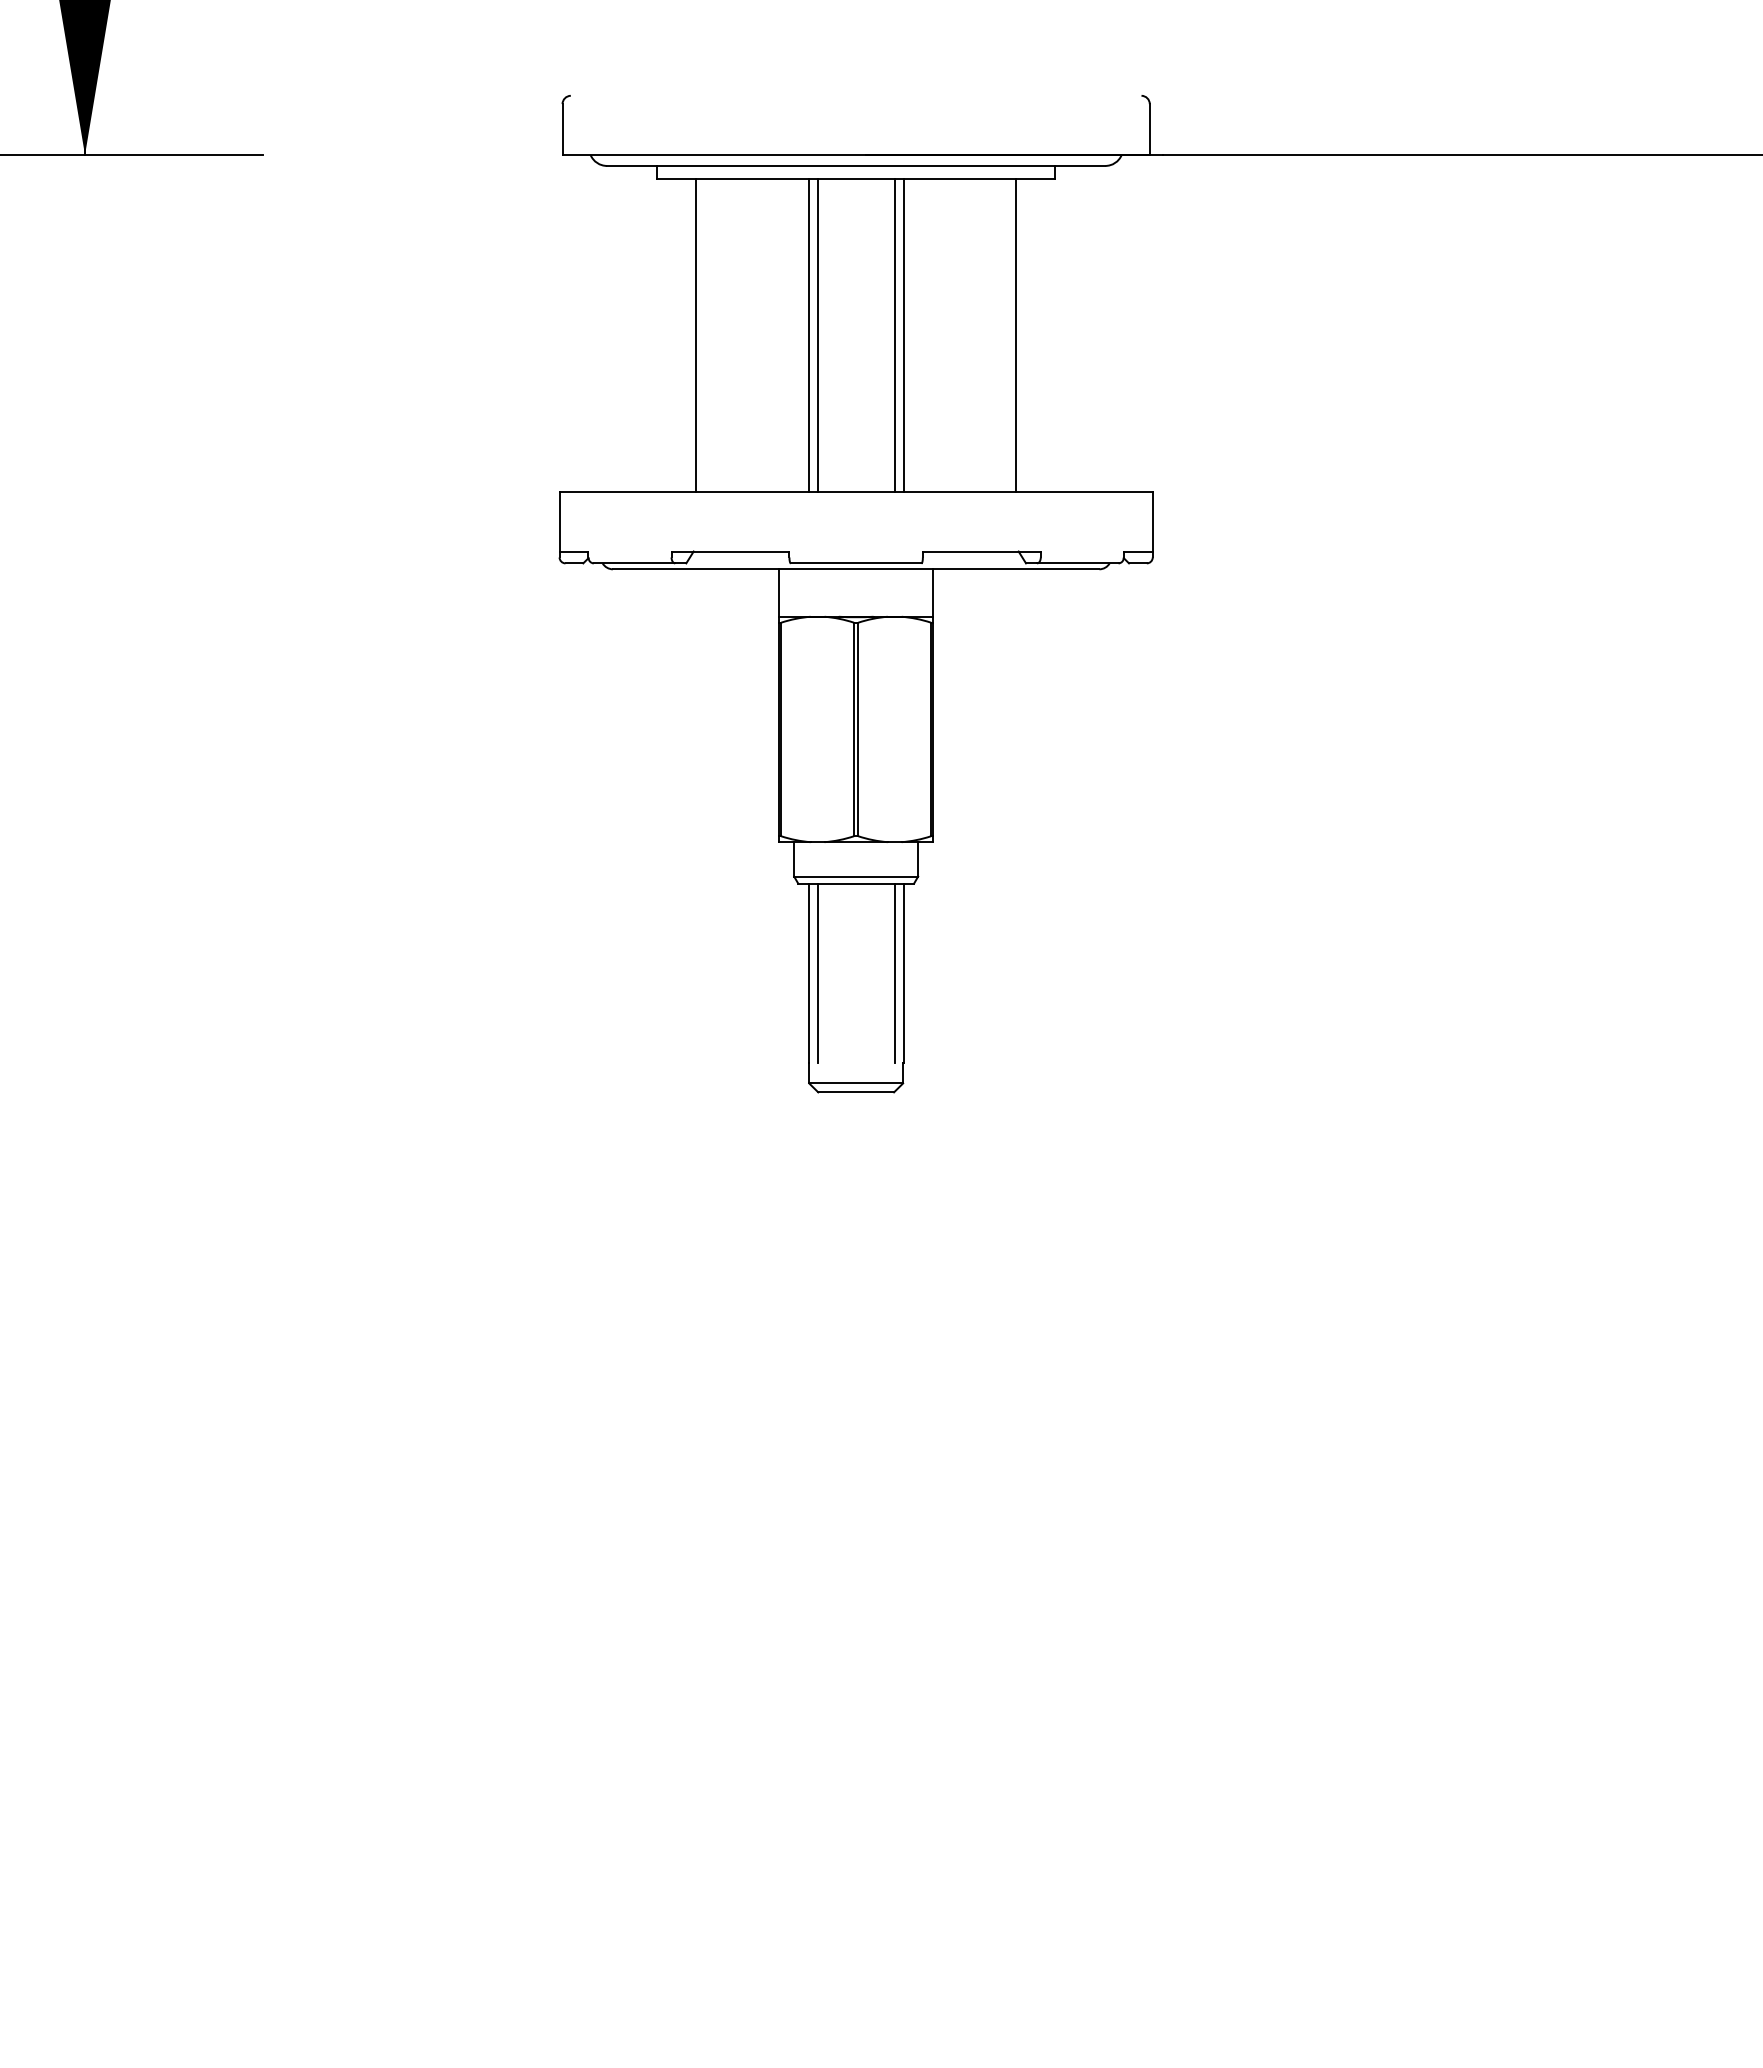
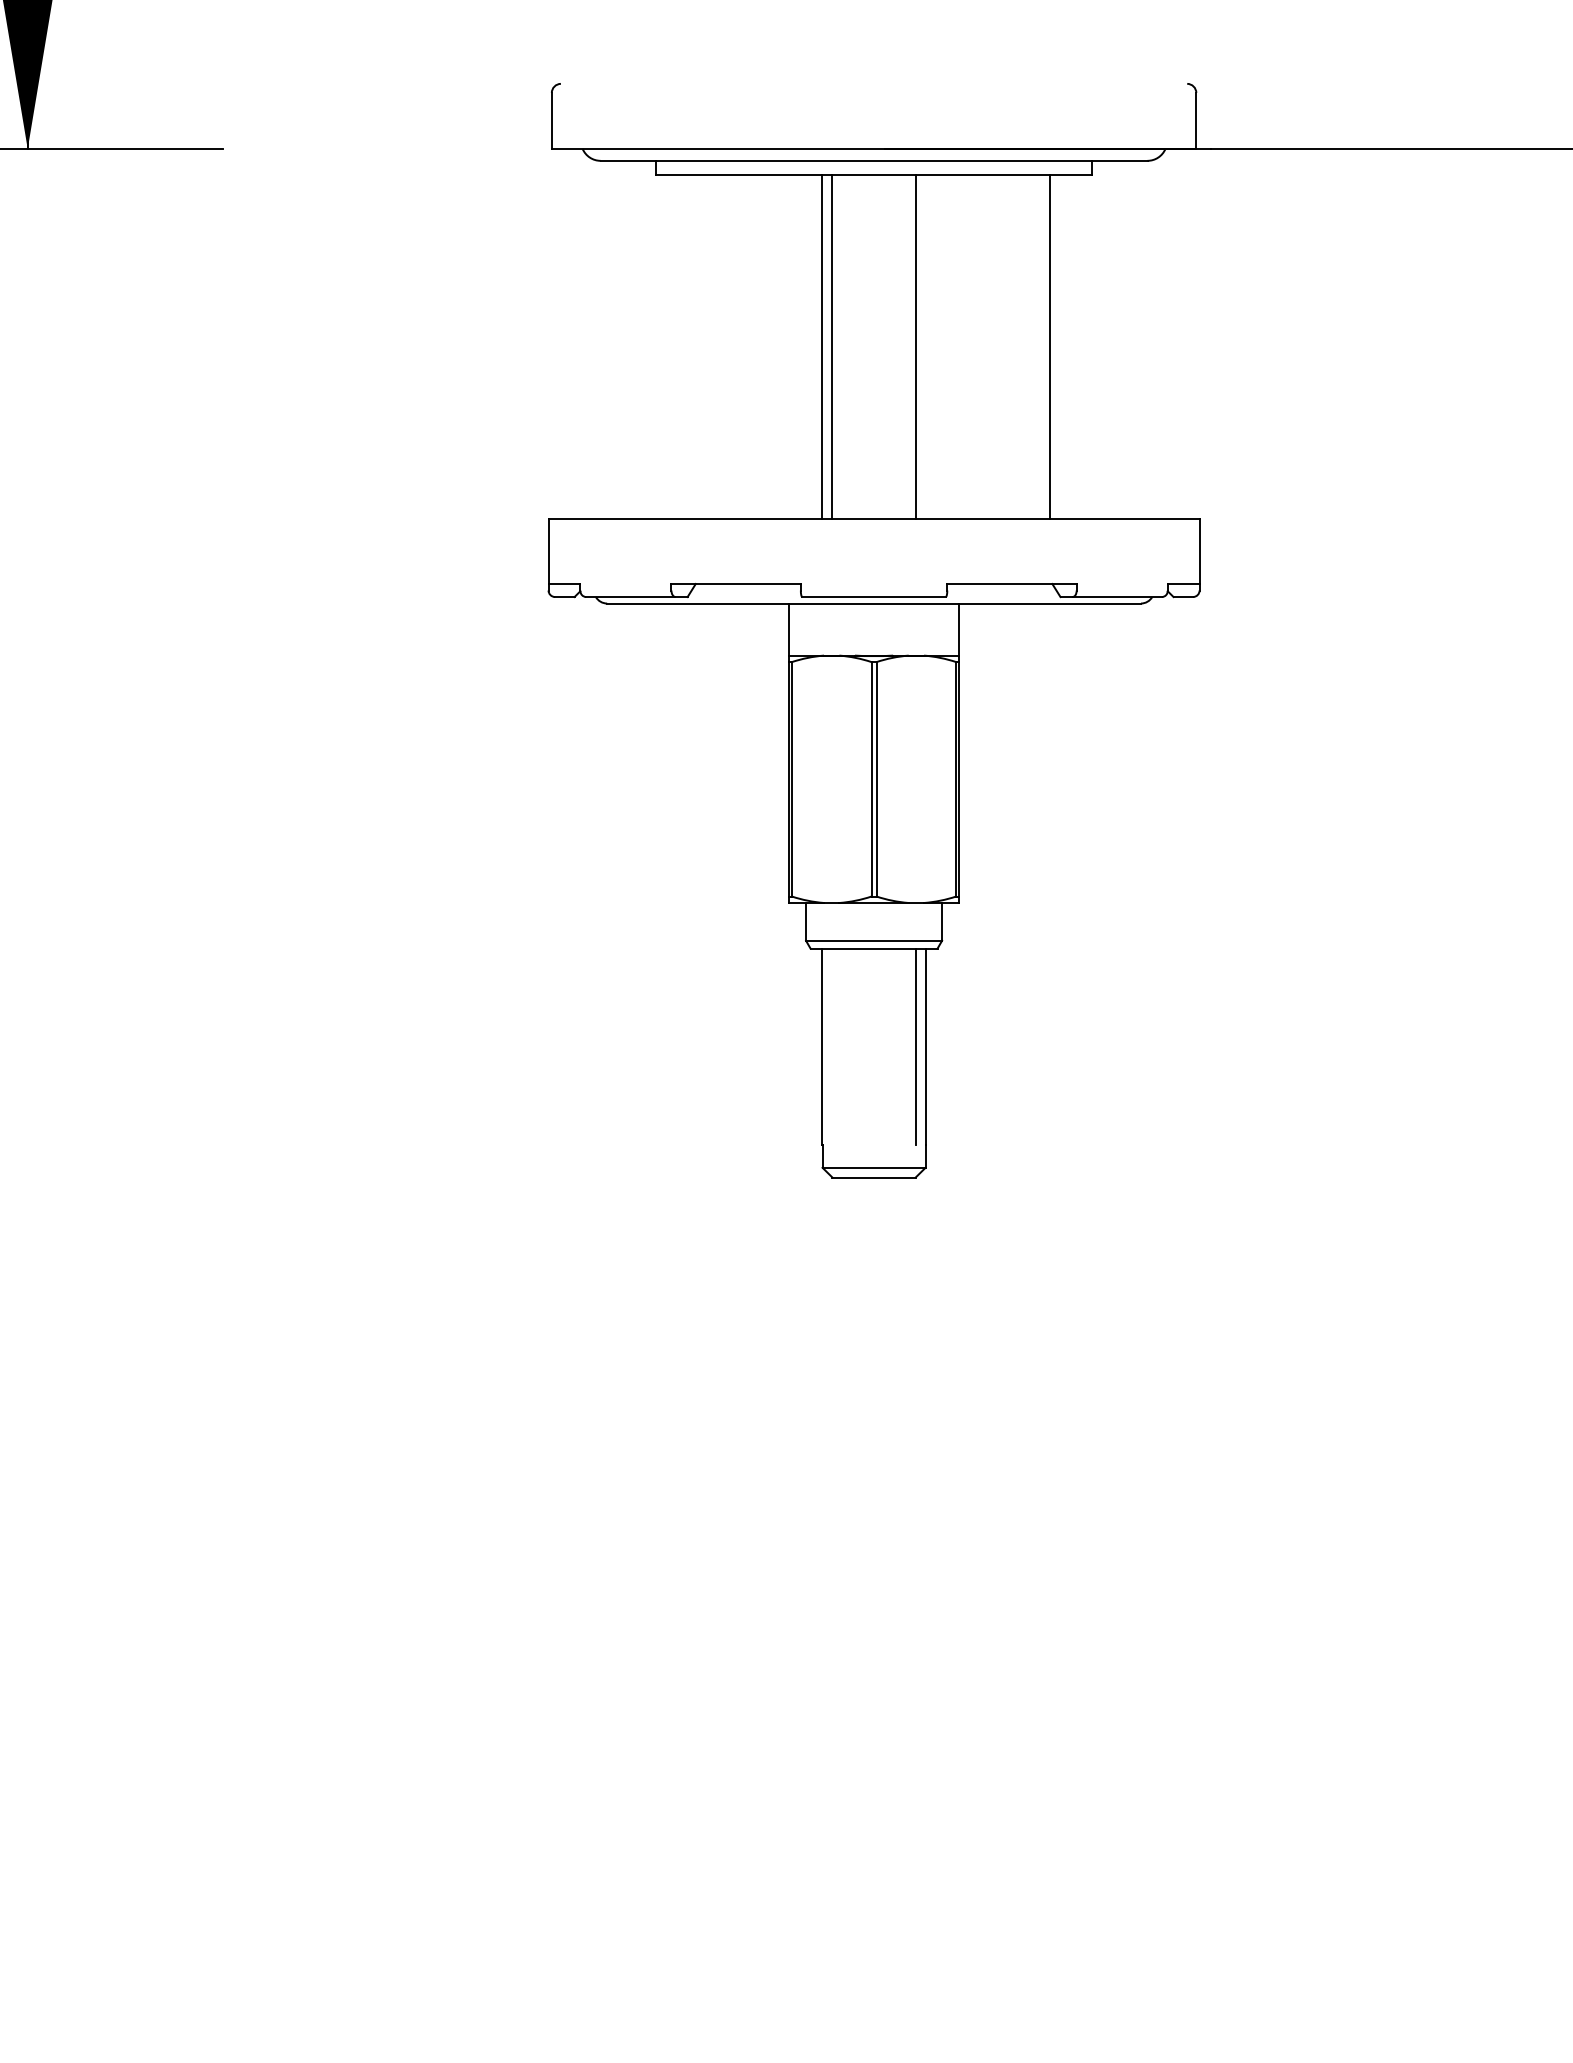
line: (696, 335) -> (698, 346), removed
line: (903, 335) -> (926, 346), removed
line: (817, 972) -> (831, 1046), removed

